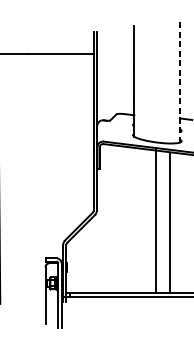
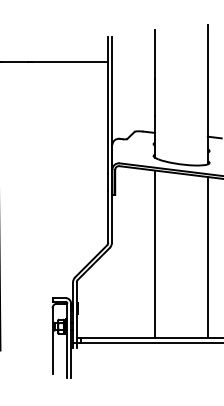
line: (179, 81) -> (207, 94), dashed -> solid
line: (156, 220) -> (155, 254), moved
line: (169, 223) -> (207, 257), moved

